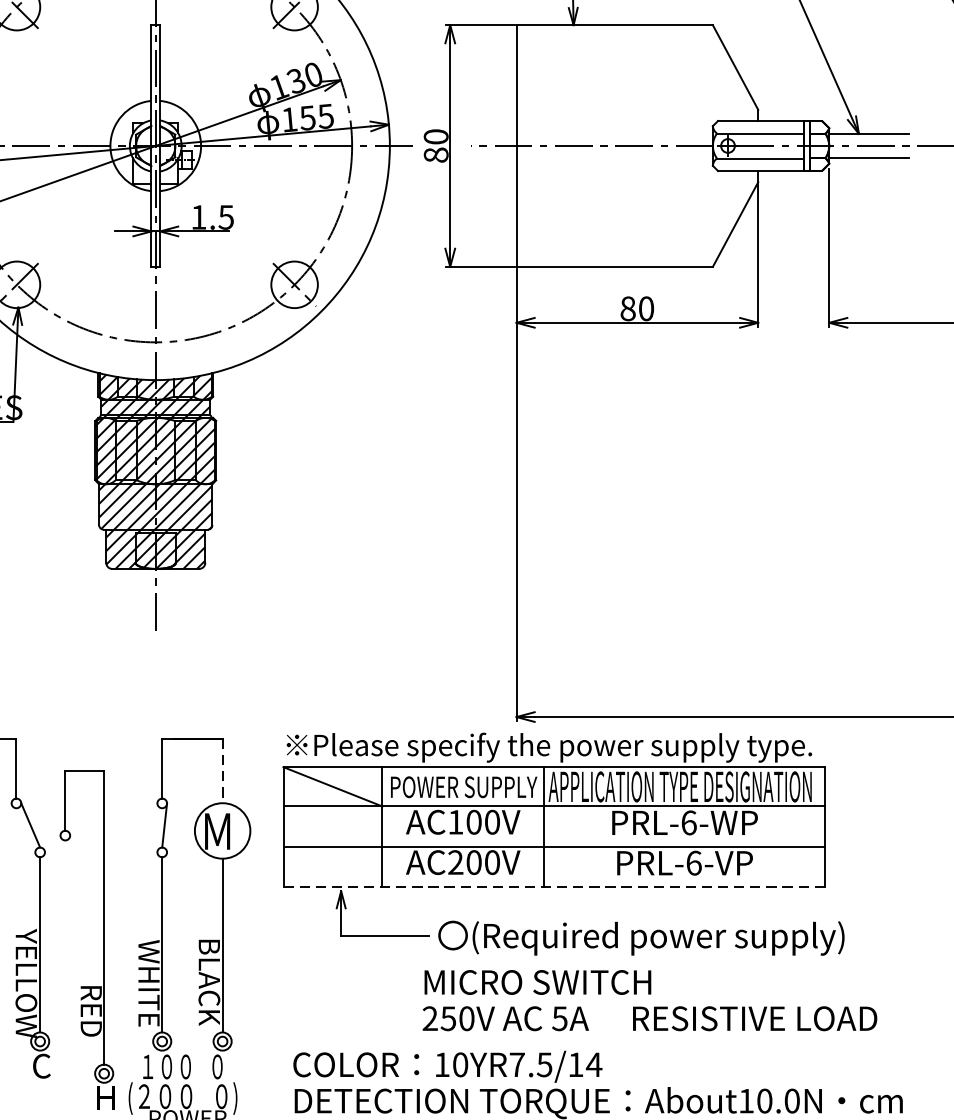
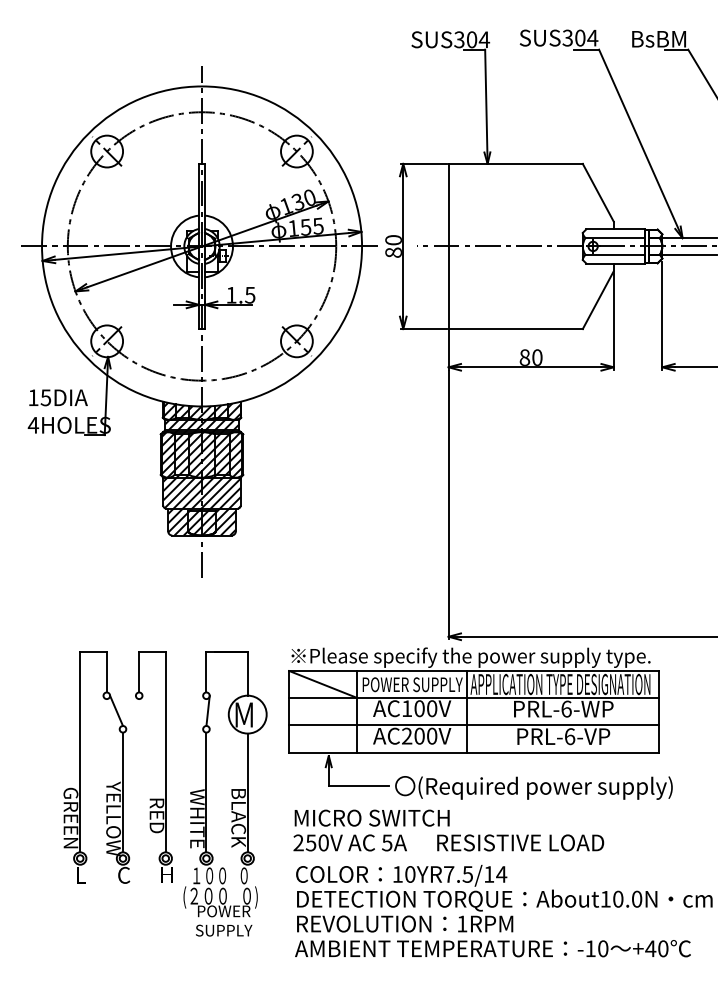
line: (222, 770) -> (247, 673), dashed -> solid
line: (554, 886) -> (474, 752), dashed -> solid
part: (103, 939) -> (165, 766), moved
text: (649, 1000) -> (448, 830), moved

